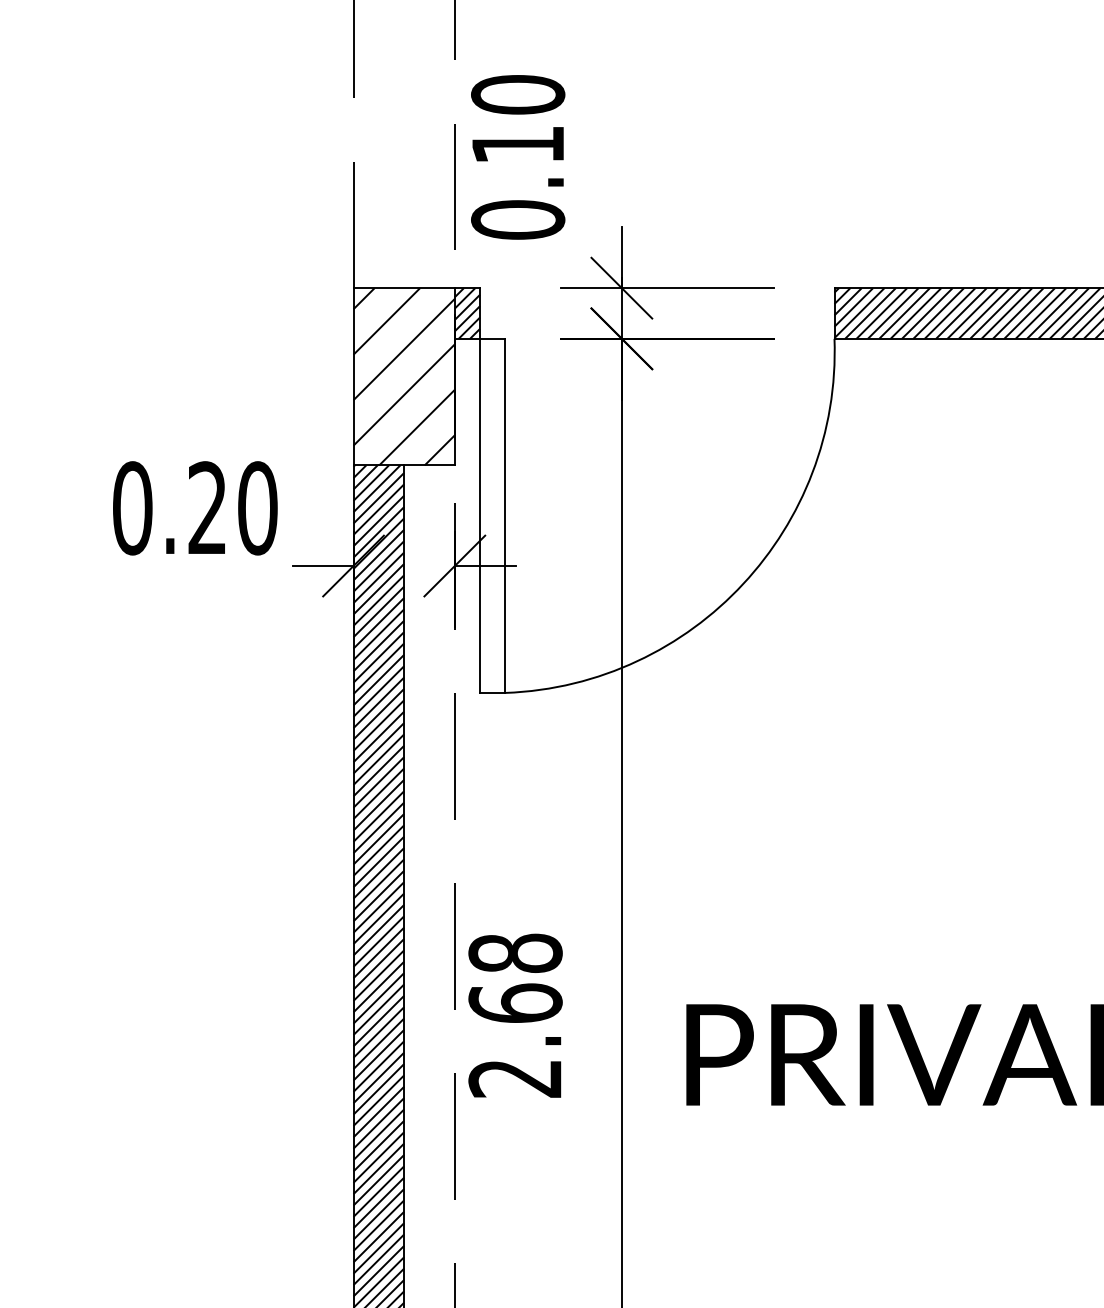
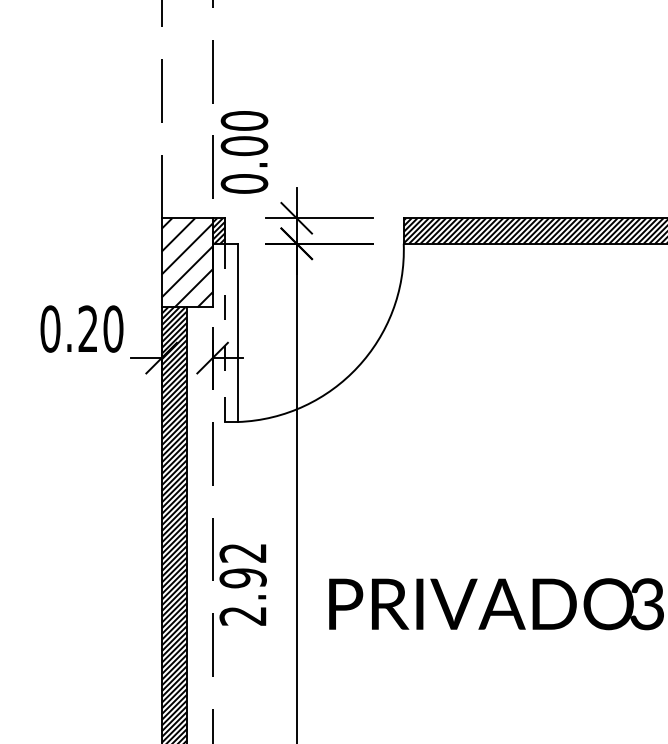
text: (518, 145) -> (244, 146), 0.10 -> 0.00
line: (480, 517) -> (225, 333), solid -> dashed
text: (514, 977) -> (242, 565), 2.68 -> 2.92

